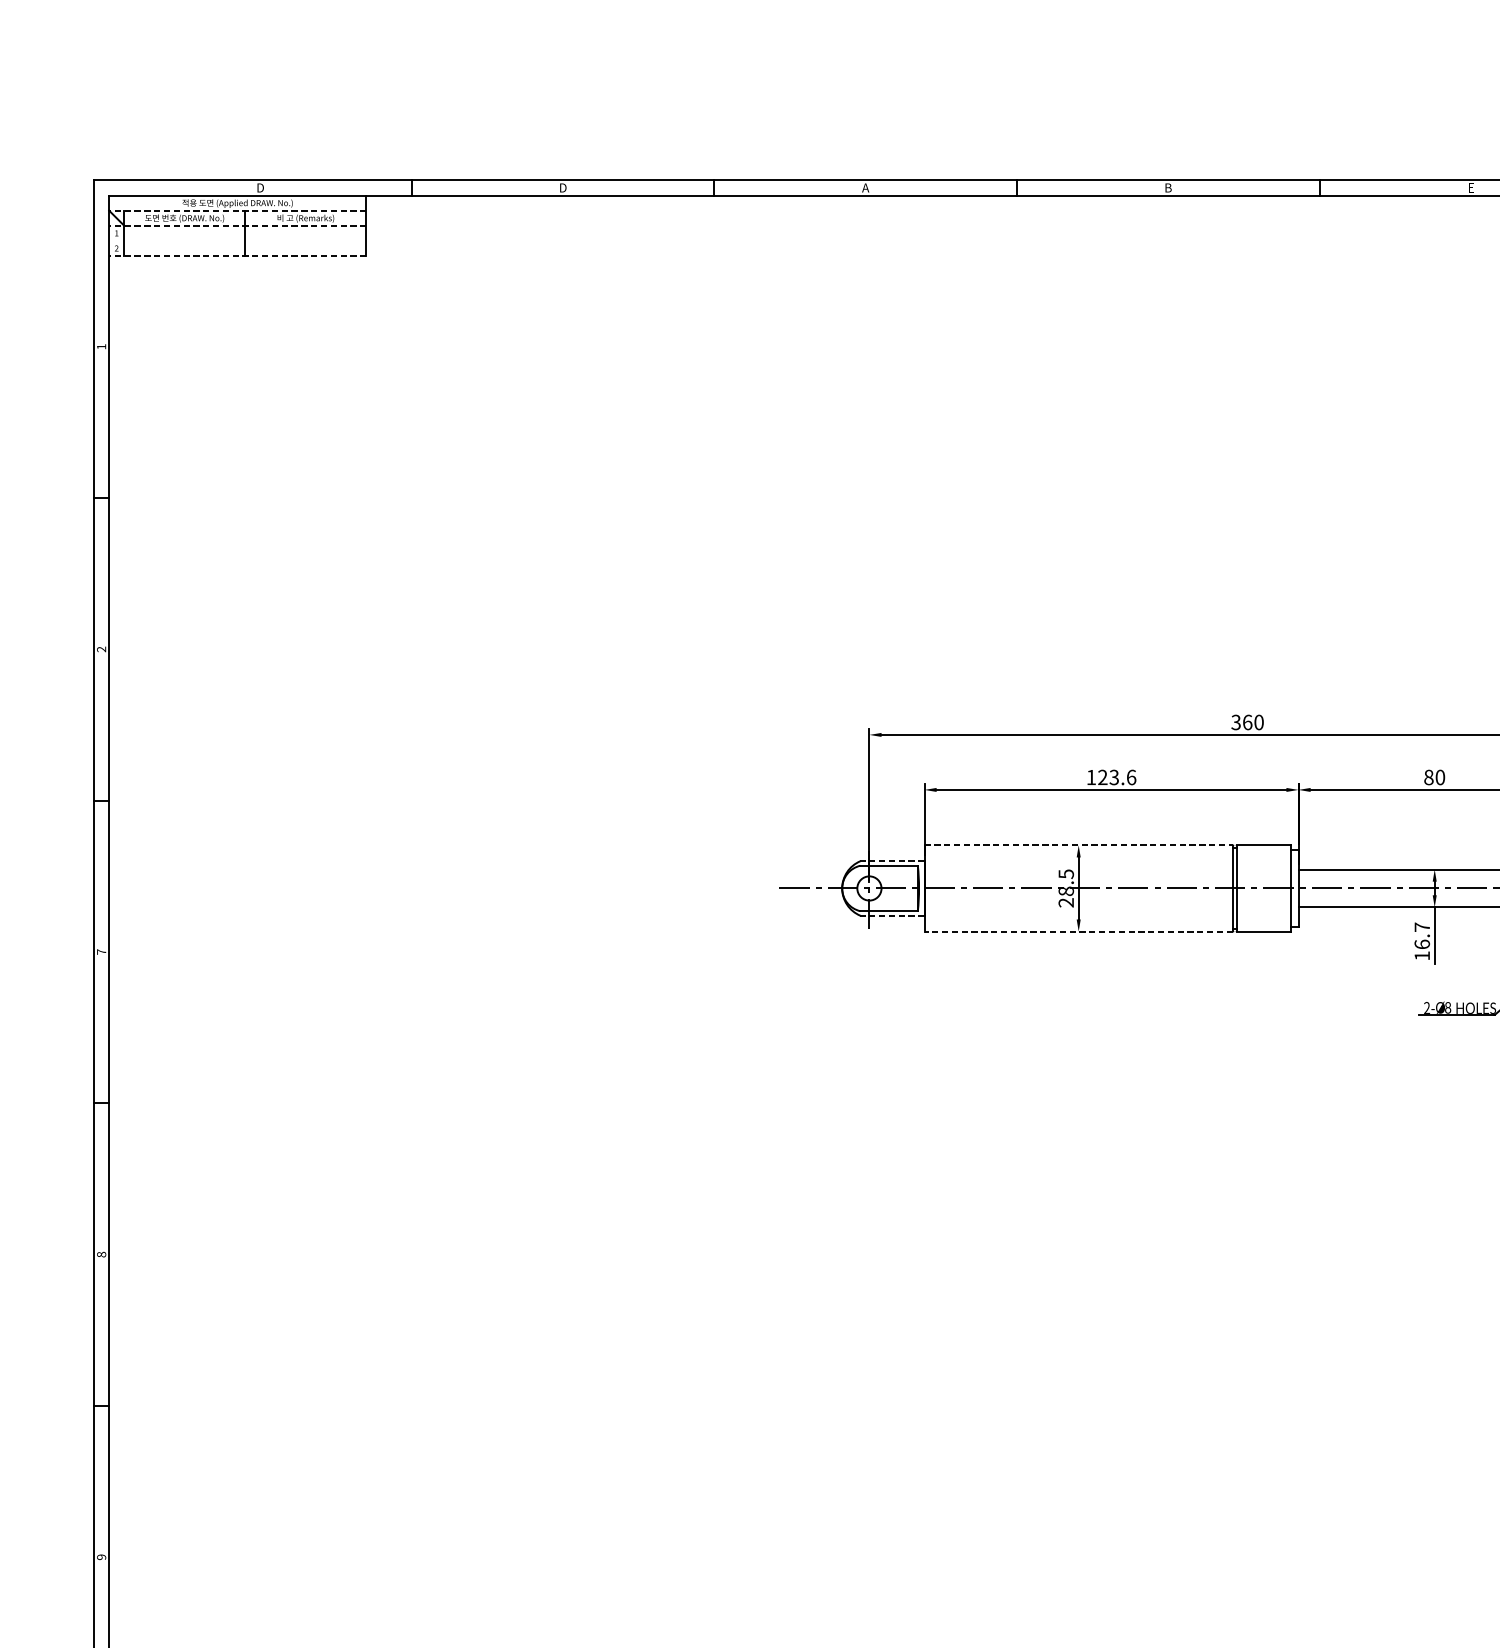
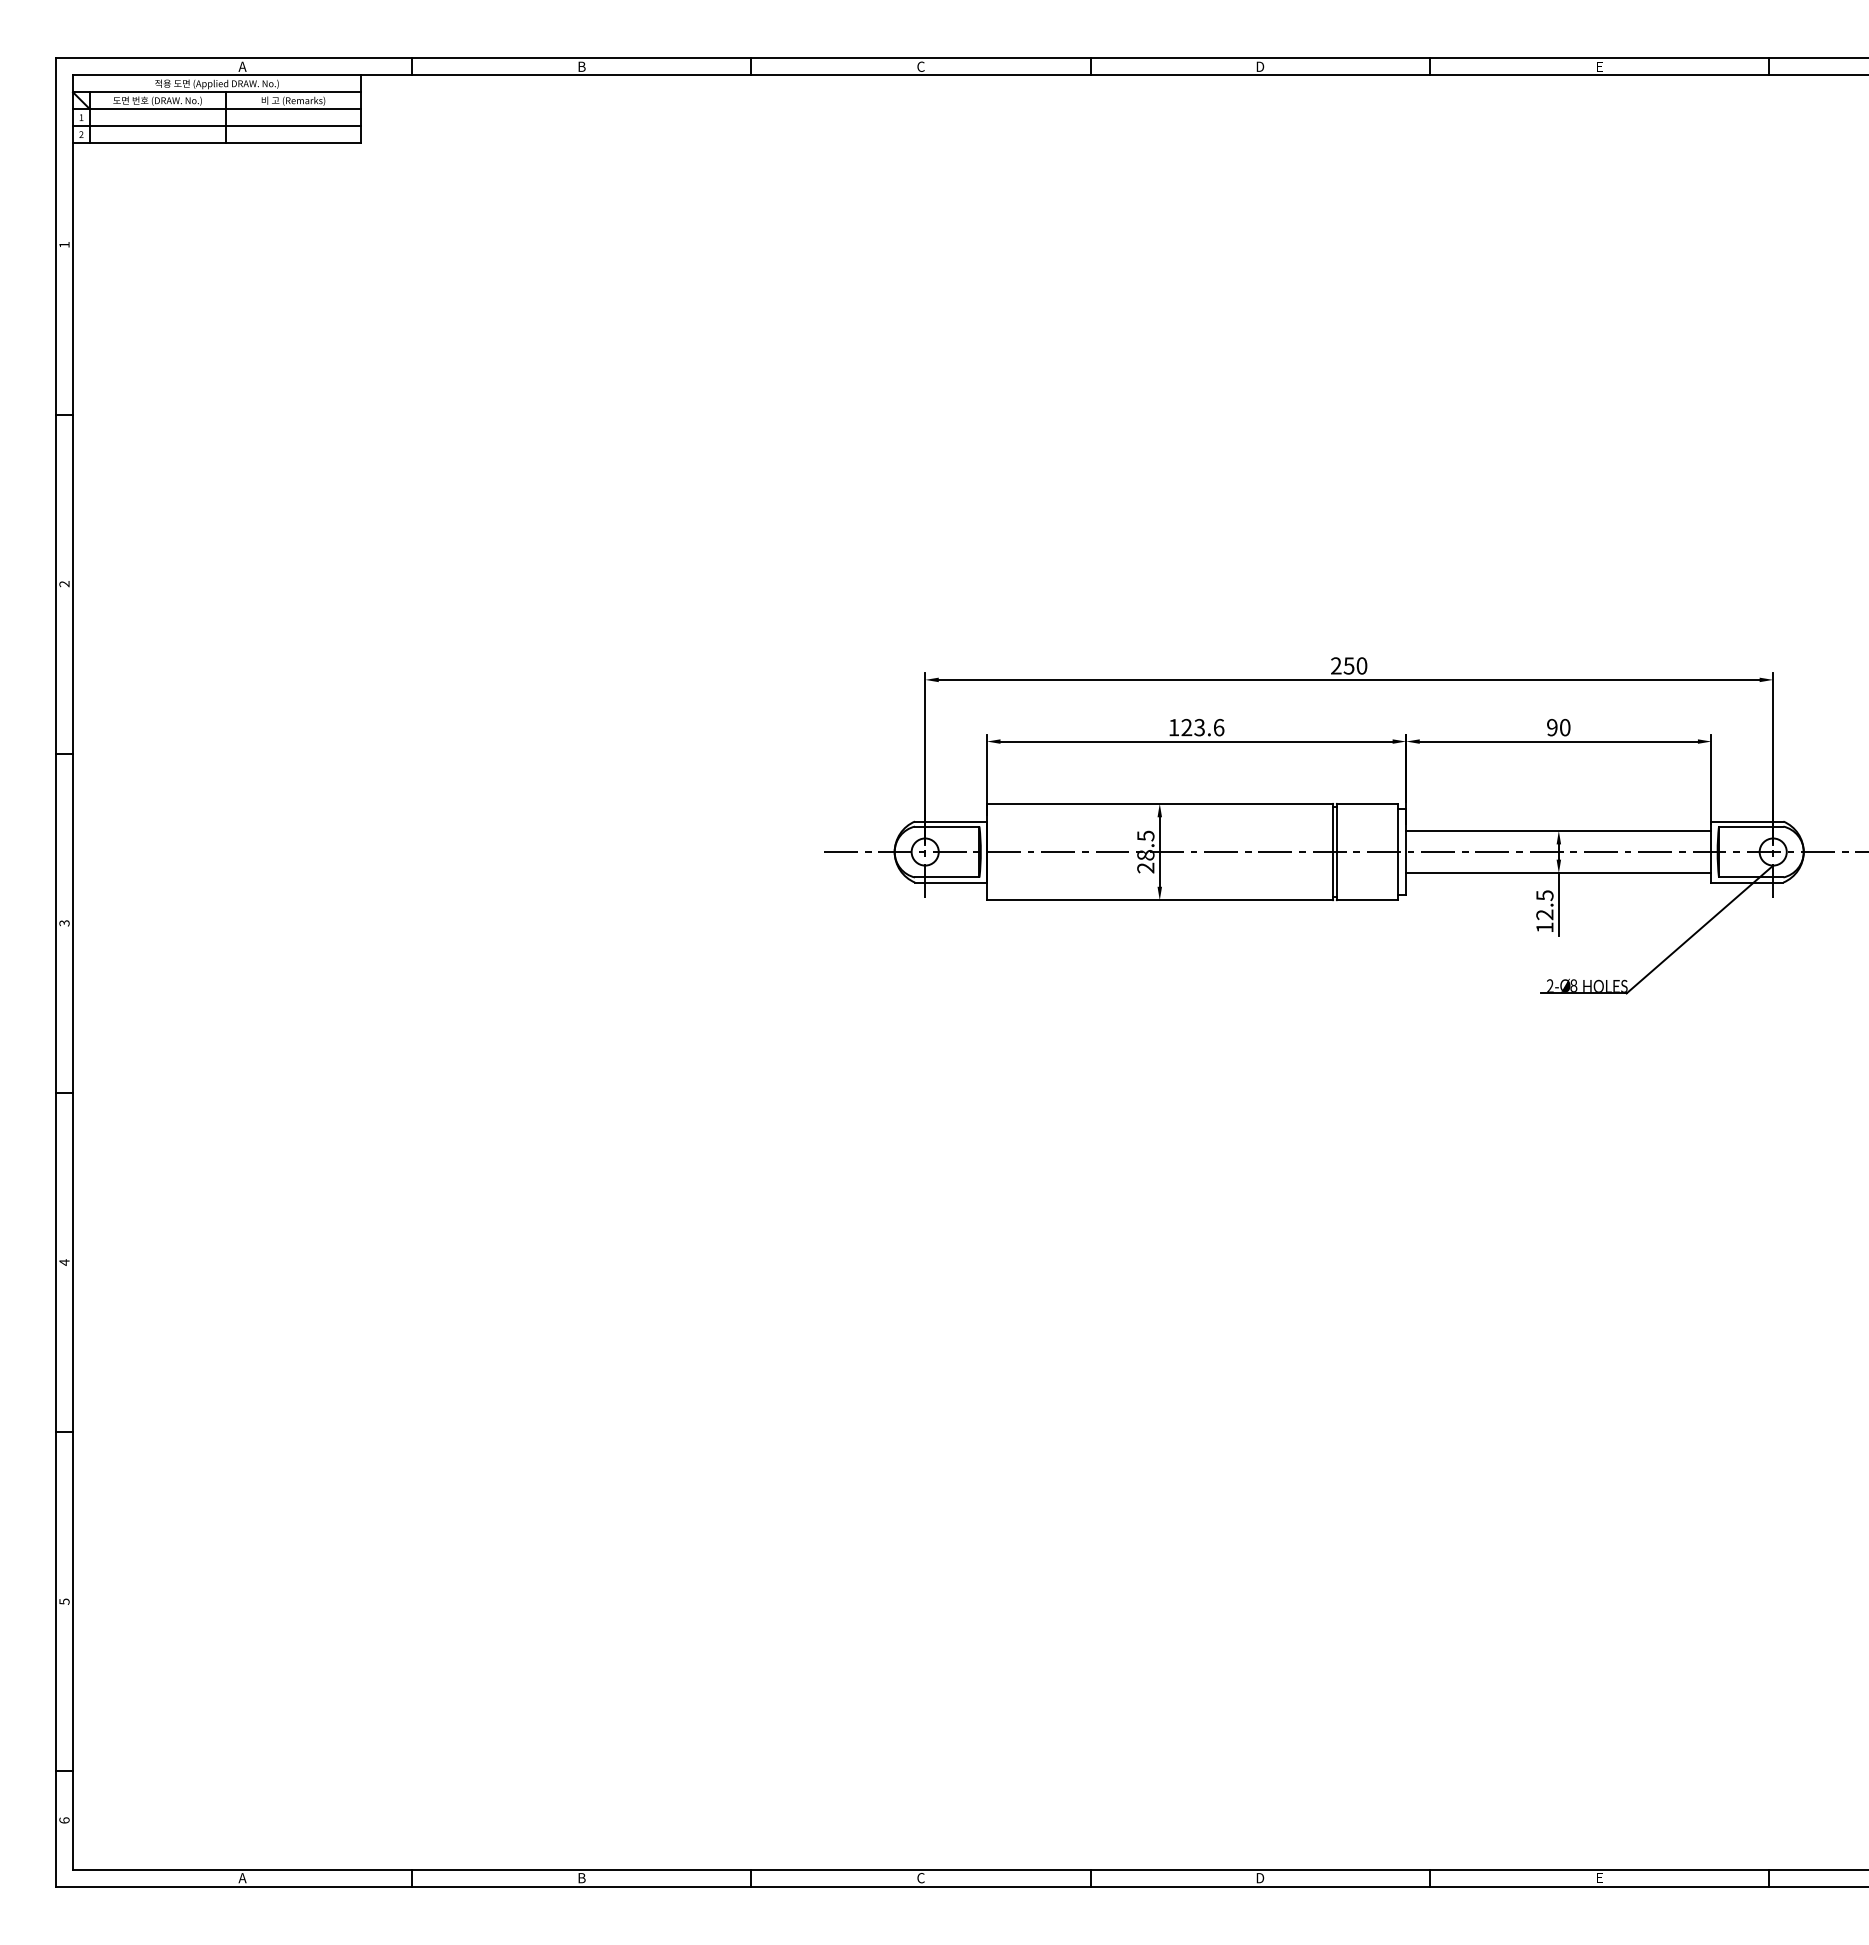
text: (260, 187) -> (242, 66), D -> A
text: (562, 187) -> (581, 66), D -> B
text: (865, 187) -> (920, 66), A -> C
text: (1168, 187) -> (1260, 66), B -> D
line: (237, 210) -> (216, 92), dashed -> solid
line: (237, 226) -> (216, 109), dashed -> solid
line: (238, 241) -> (217, 126), added
line: (237, 256) -> (216, 143), dashed -> solid
text: (1241, 722) -> (1342, 665), 360 -> 250
text: (1429, 777) -> (1552, 727), 80 -> 90
line: (1078, 845) -> (1159, 803), dashed -> solid
line: (892, 861) -> (950, 821), dashed -> solid
line: (892, 915) -> (950, 882), dashed -> solid
line: (1078, 931) -> (1159, 900), dashed -> solid
text: (1421, 936) -> (1544, 905), 16.7 -> 12.5
text: (101, 952) -> (64, 923), 7 -> 3
text: (101, 1254) -> (64, 1262), 8 -> 4
text: (101, 1557) -> (64, 1601), 9 -> 5

